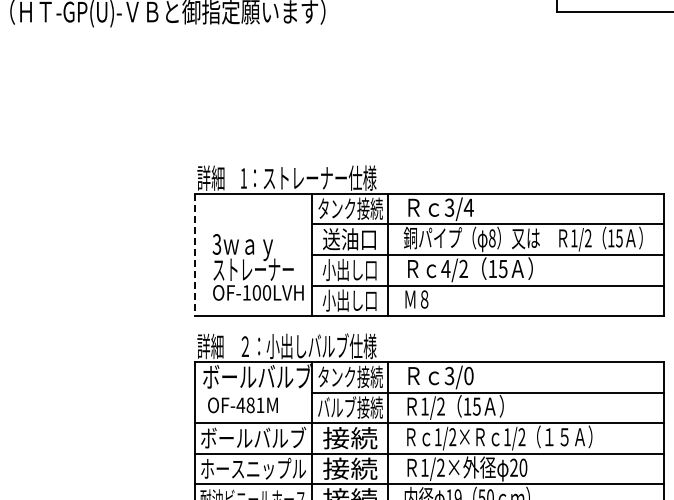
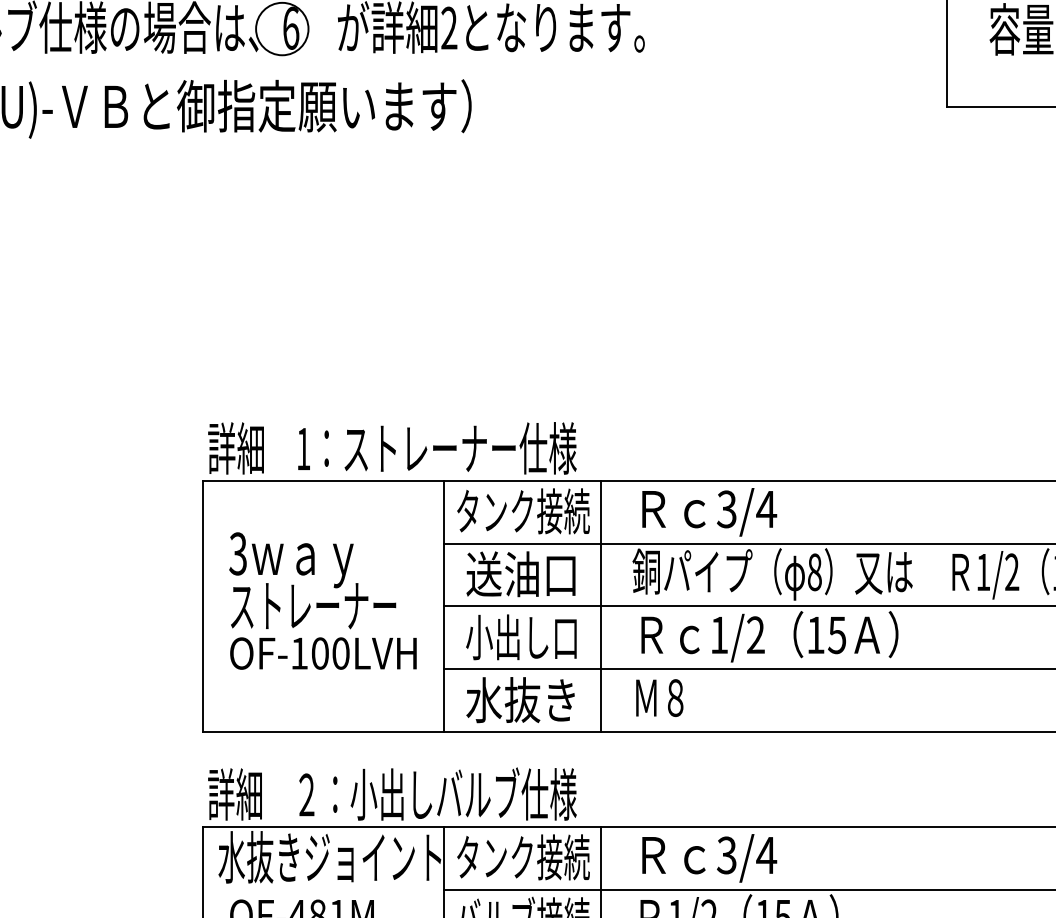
line: (194, 255) -> (202, 607), dashed -> solid
text: (257, 267) -> (321, 601), moved
text: (445, 268) -> (718, 634), 4/2 -> 1/2
text: (349, 300) -> (521, 700), 小出し口 -> 水抜き
text: (468, 375) -> (765, 854), 3/0 -> 3/4
text: (256, 376) -> (329, 856), ボールバルブ -> 水抜きジョイント

